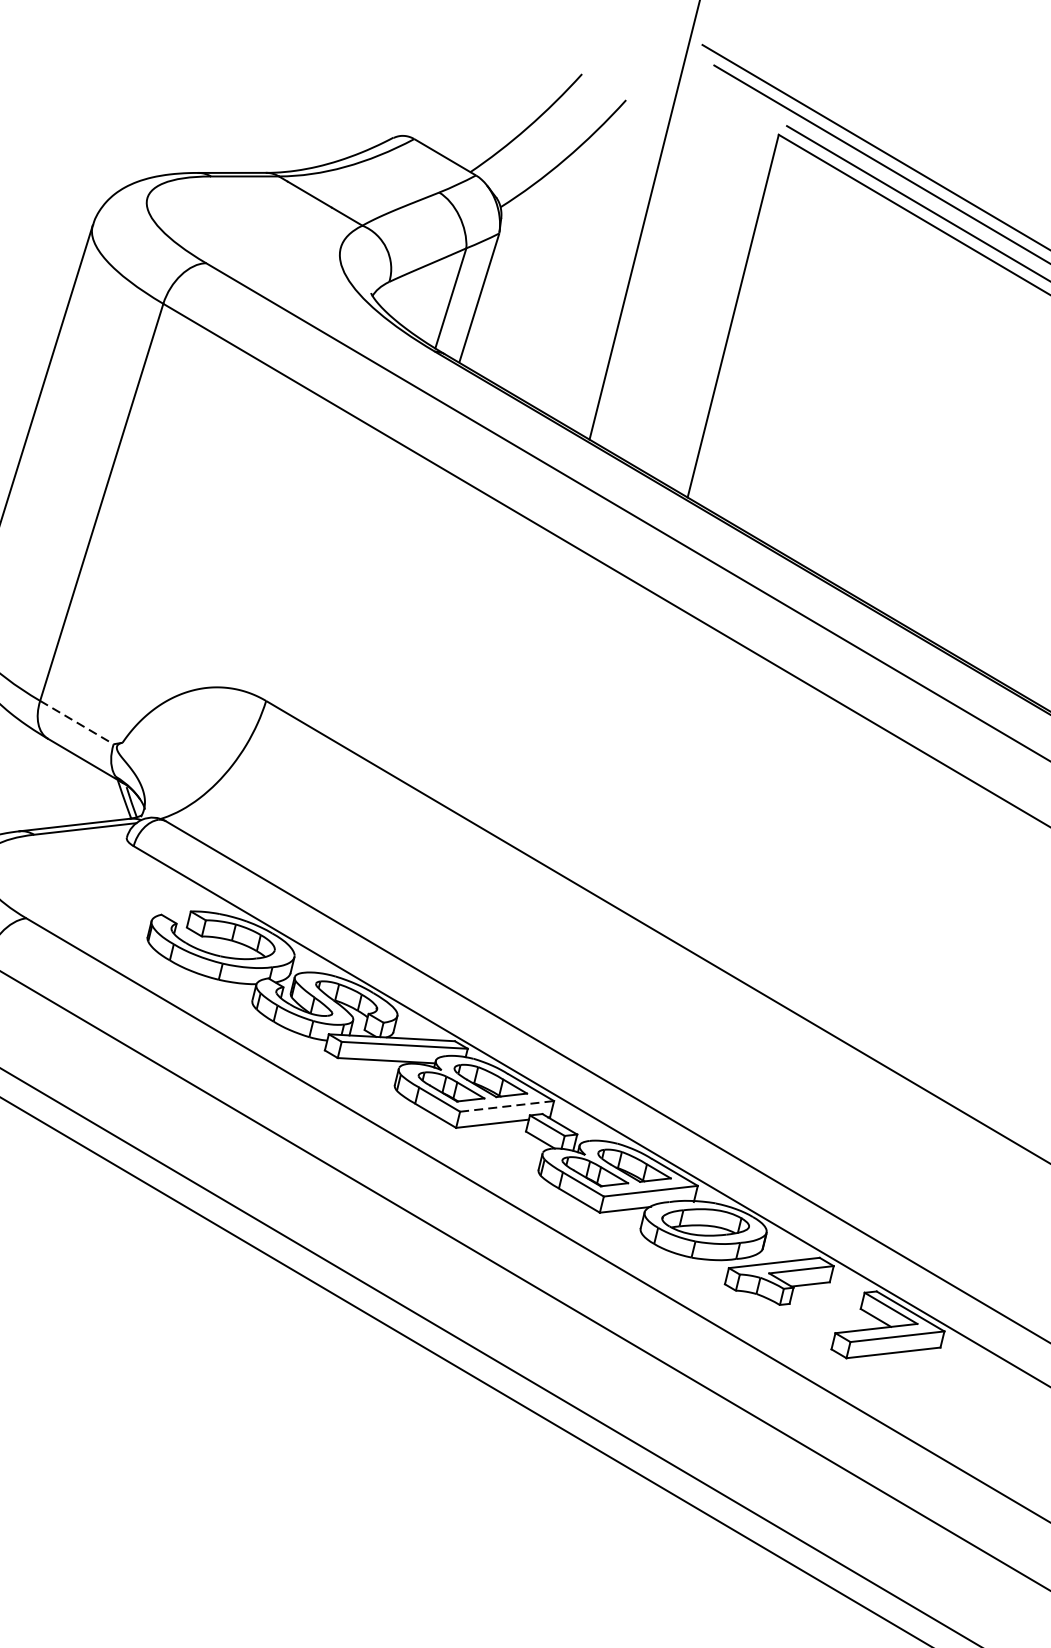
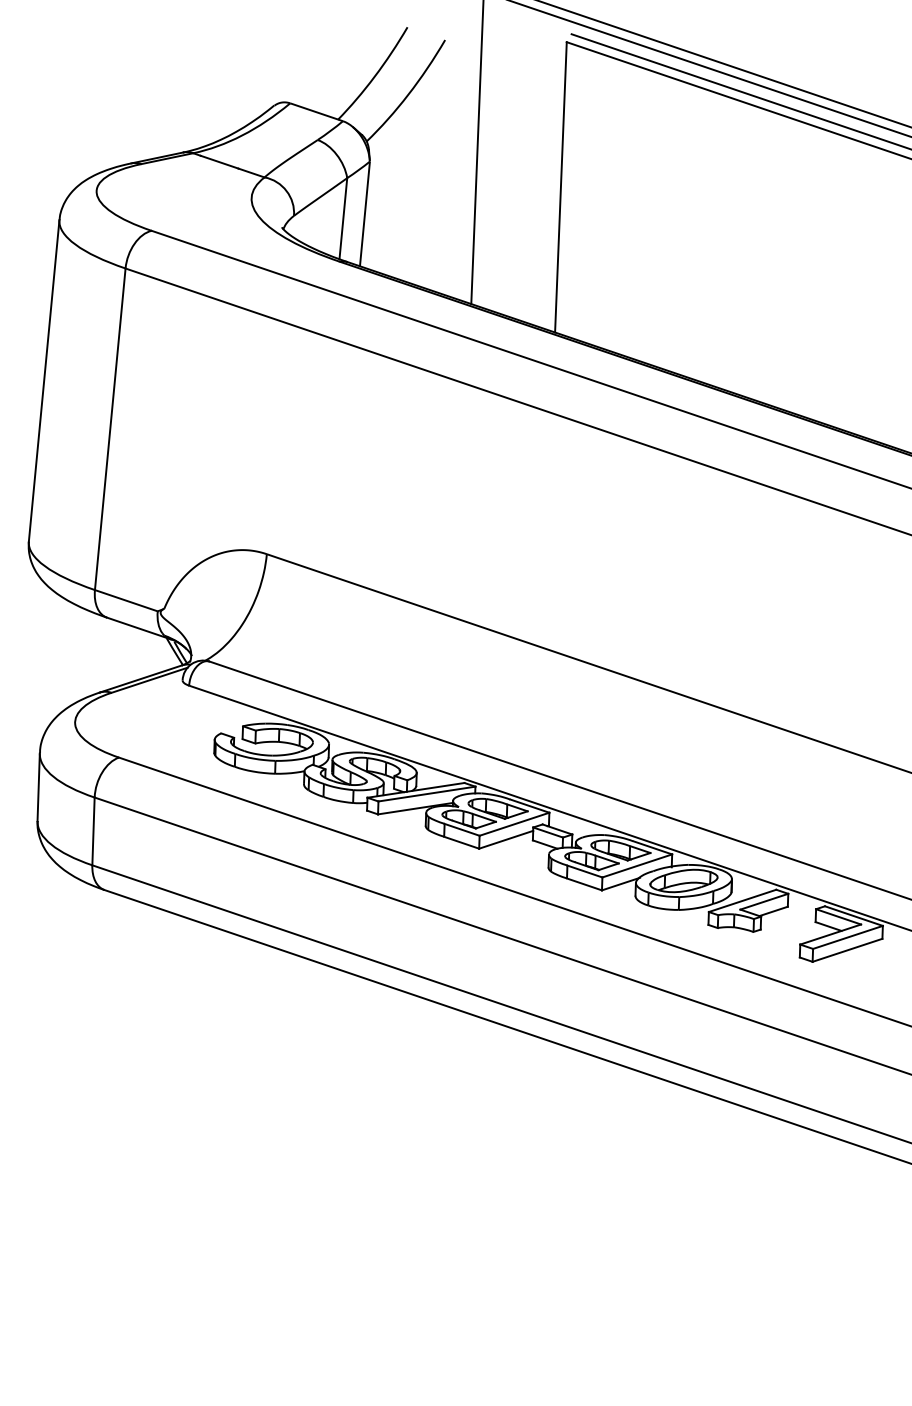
line: (77, 722) -> (126, 600), dashed -> solid
line: (507, 1106) -> (514, 824), dashed -> solid

